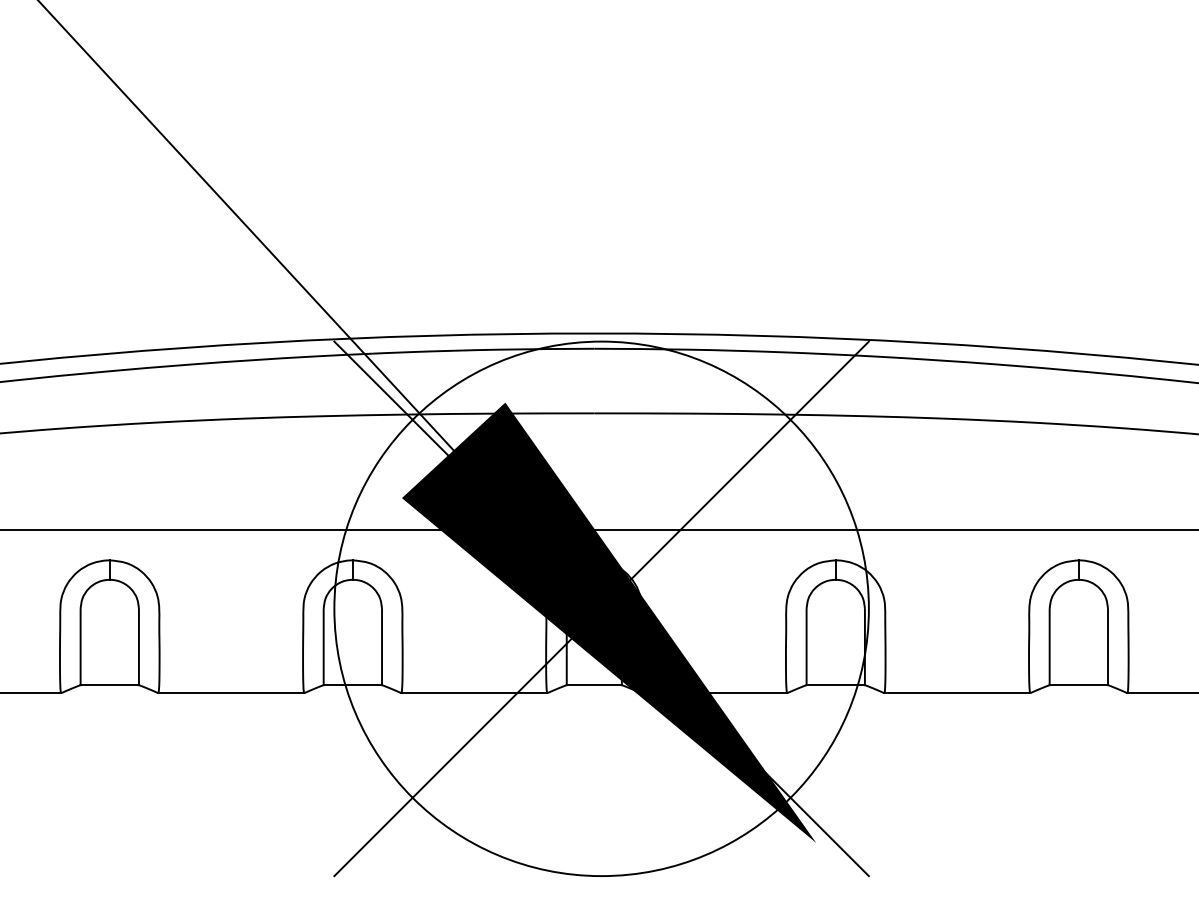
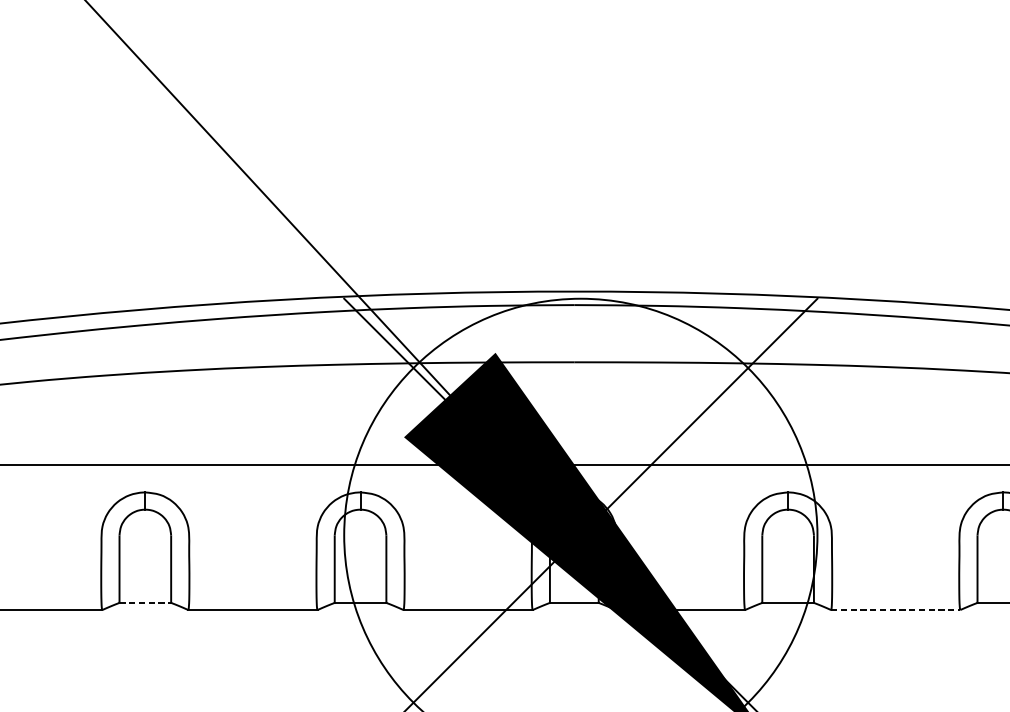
line: (110, 685) -> (145, 603), solid -> dashed
line: (957, 693) -> (895, 610), solid -> dashed

